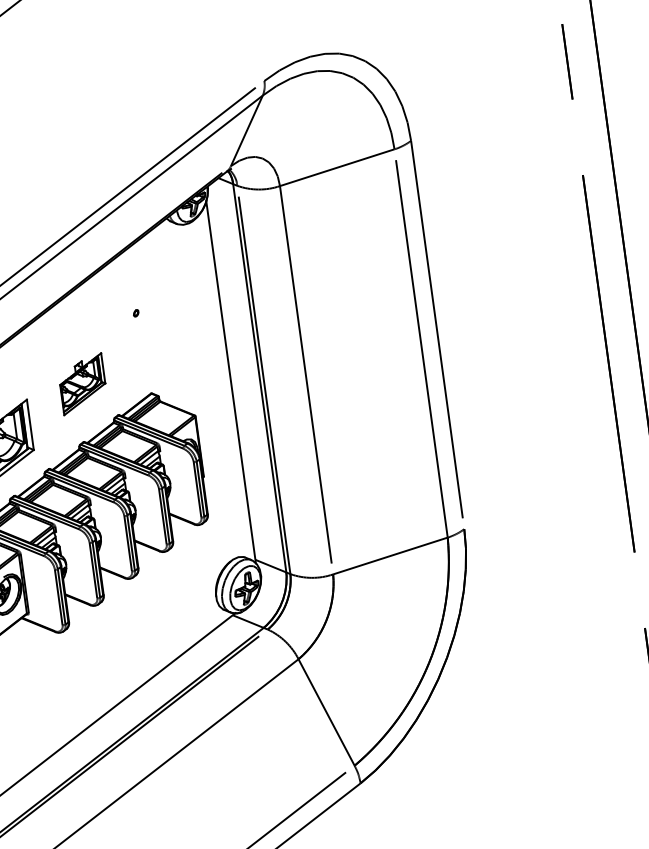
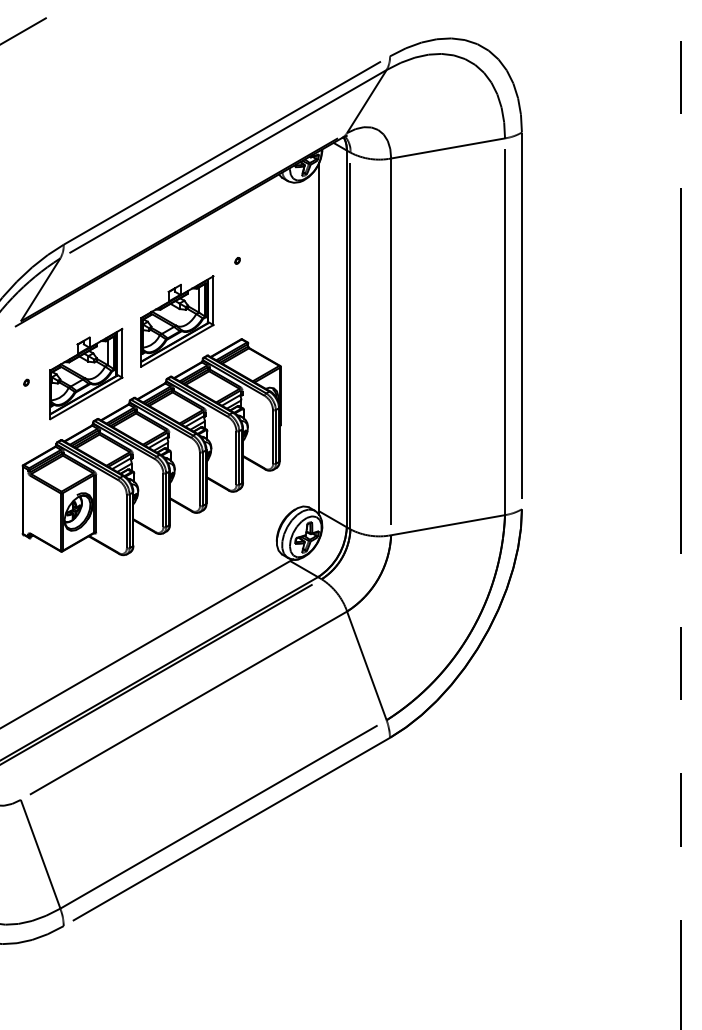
part: (82, 384) -> (177, 321), size x1.67

